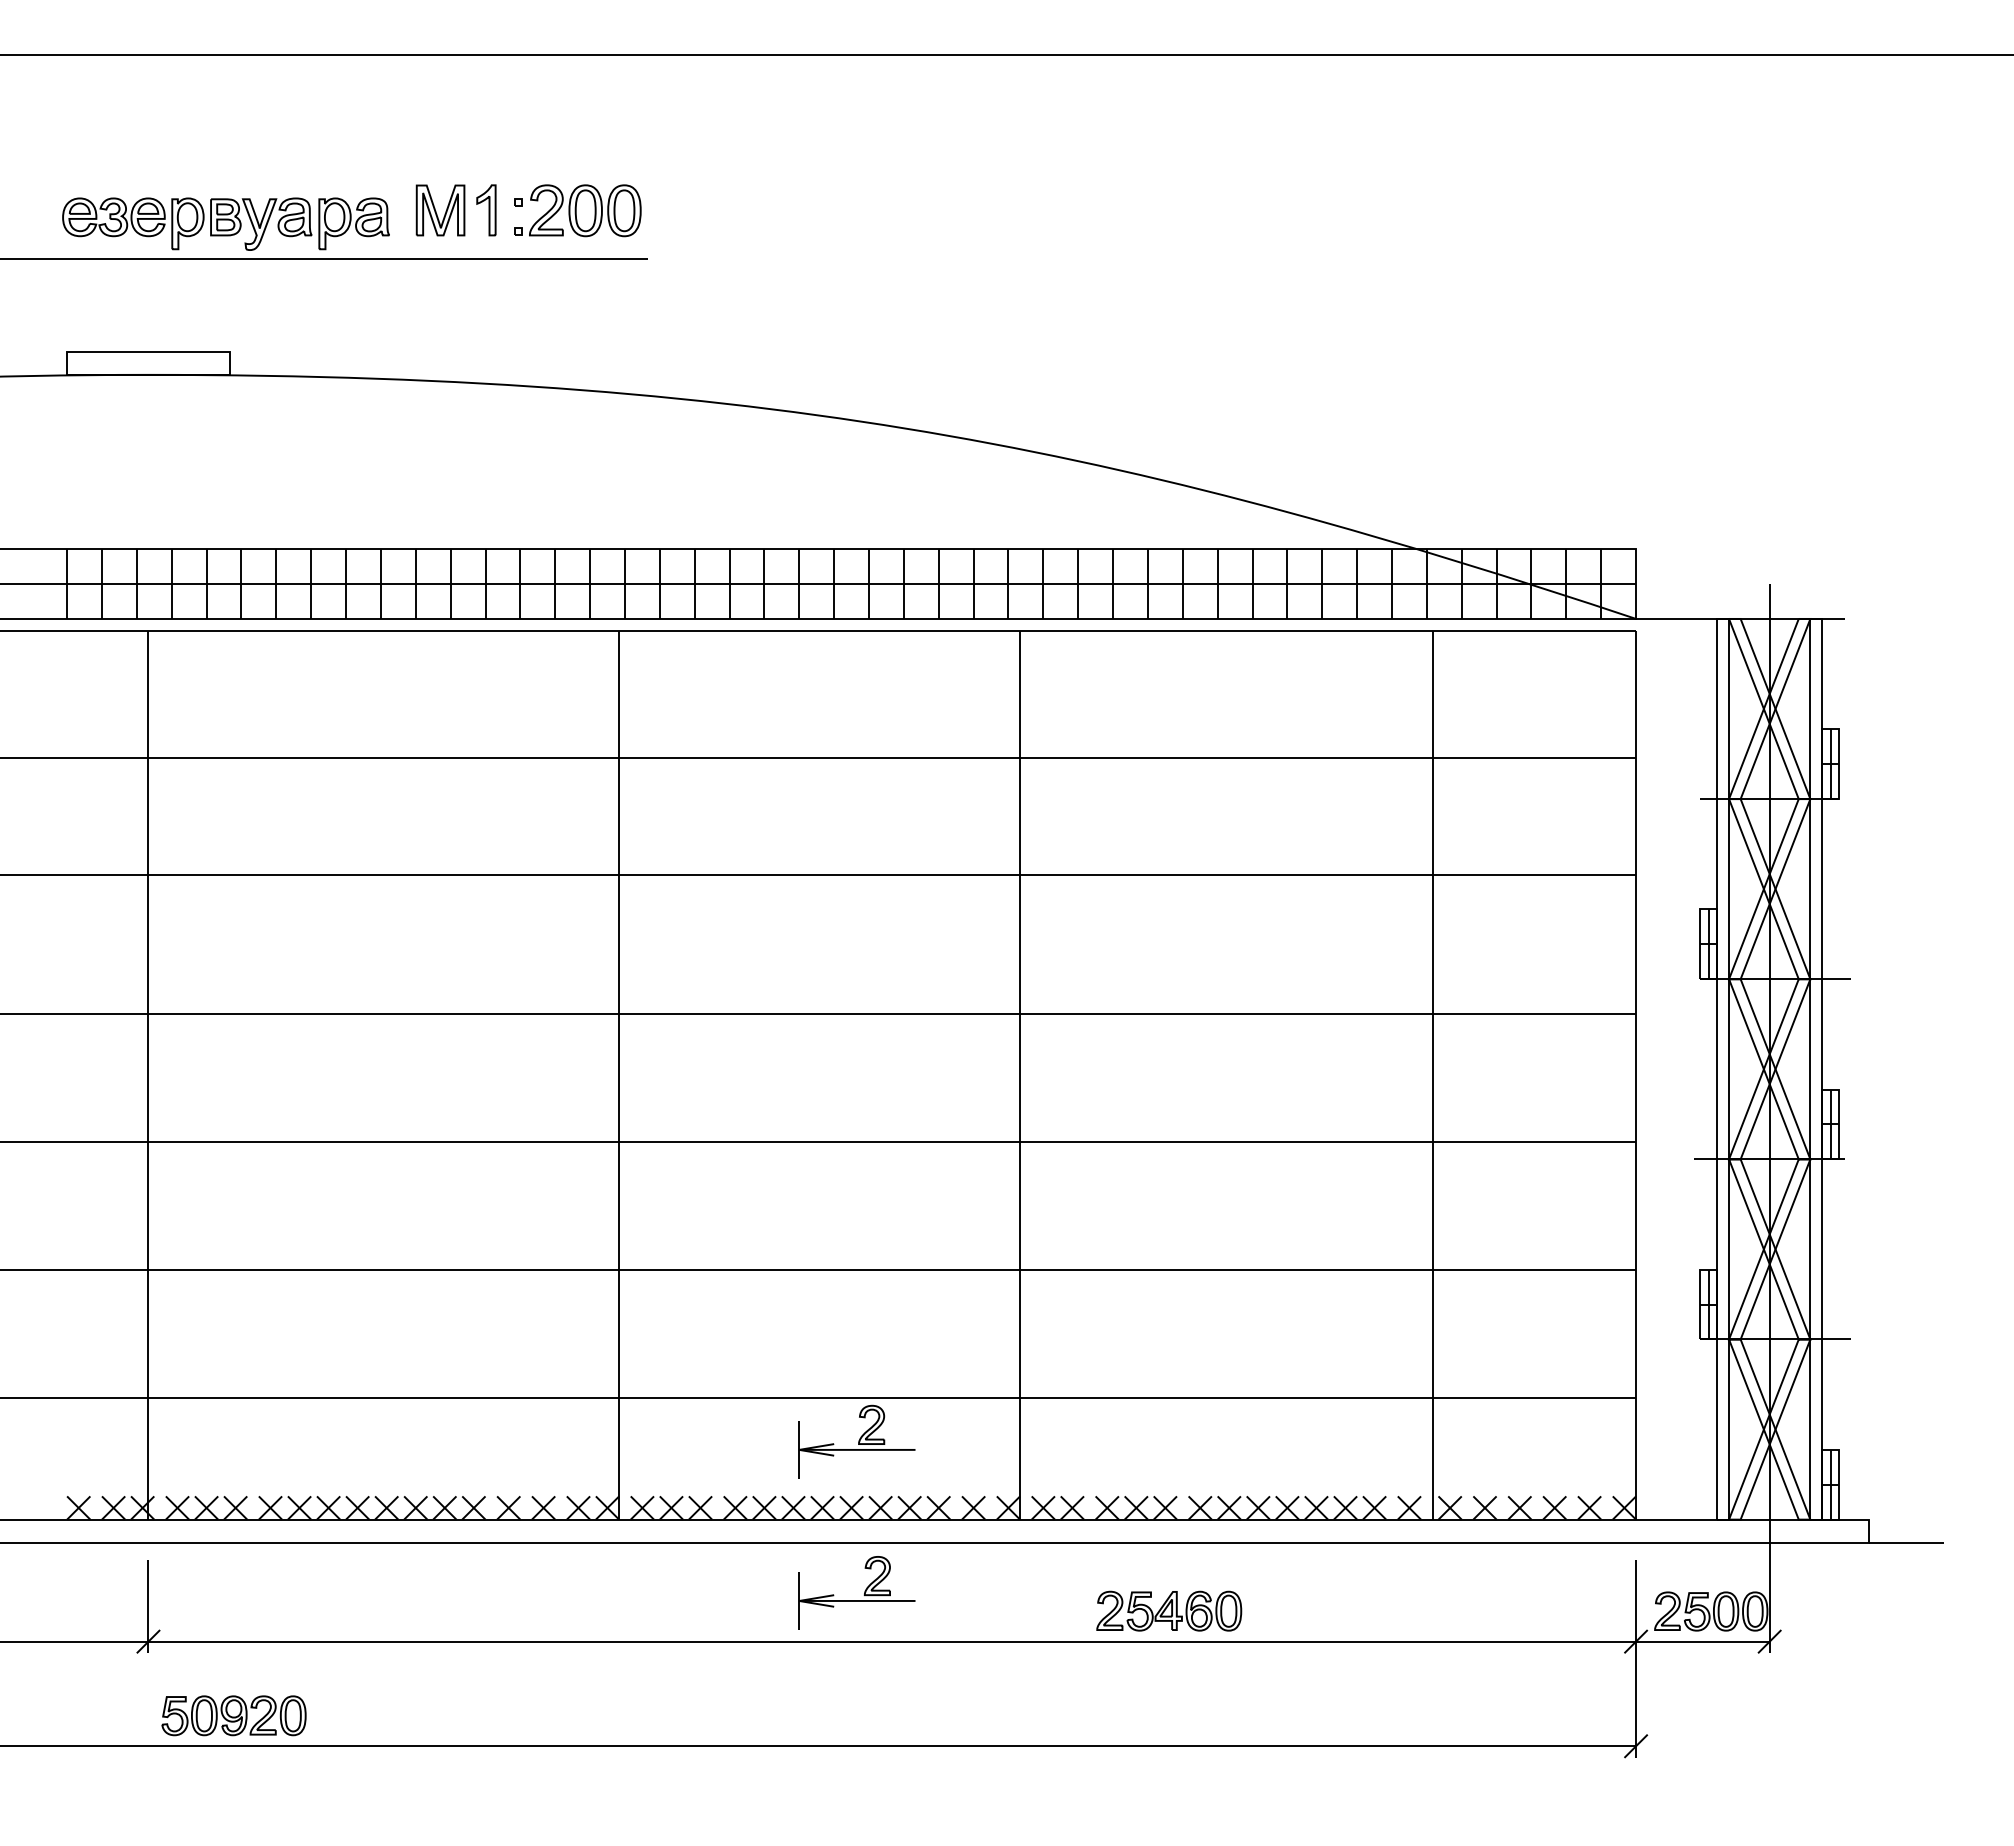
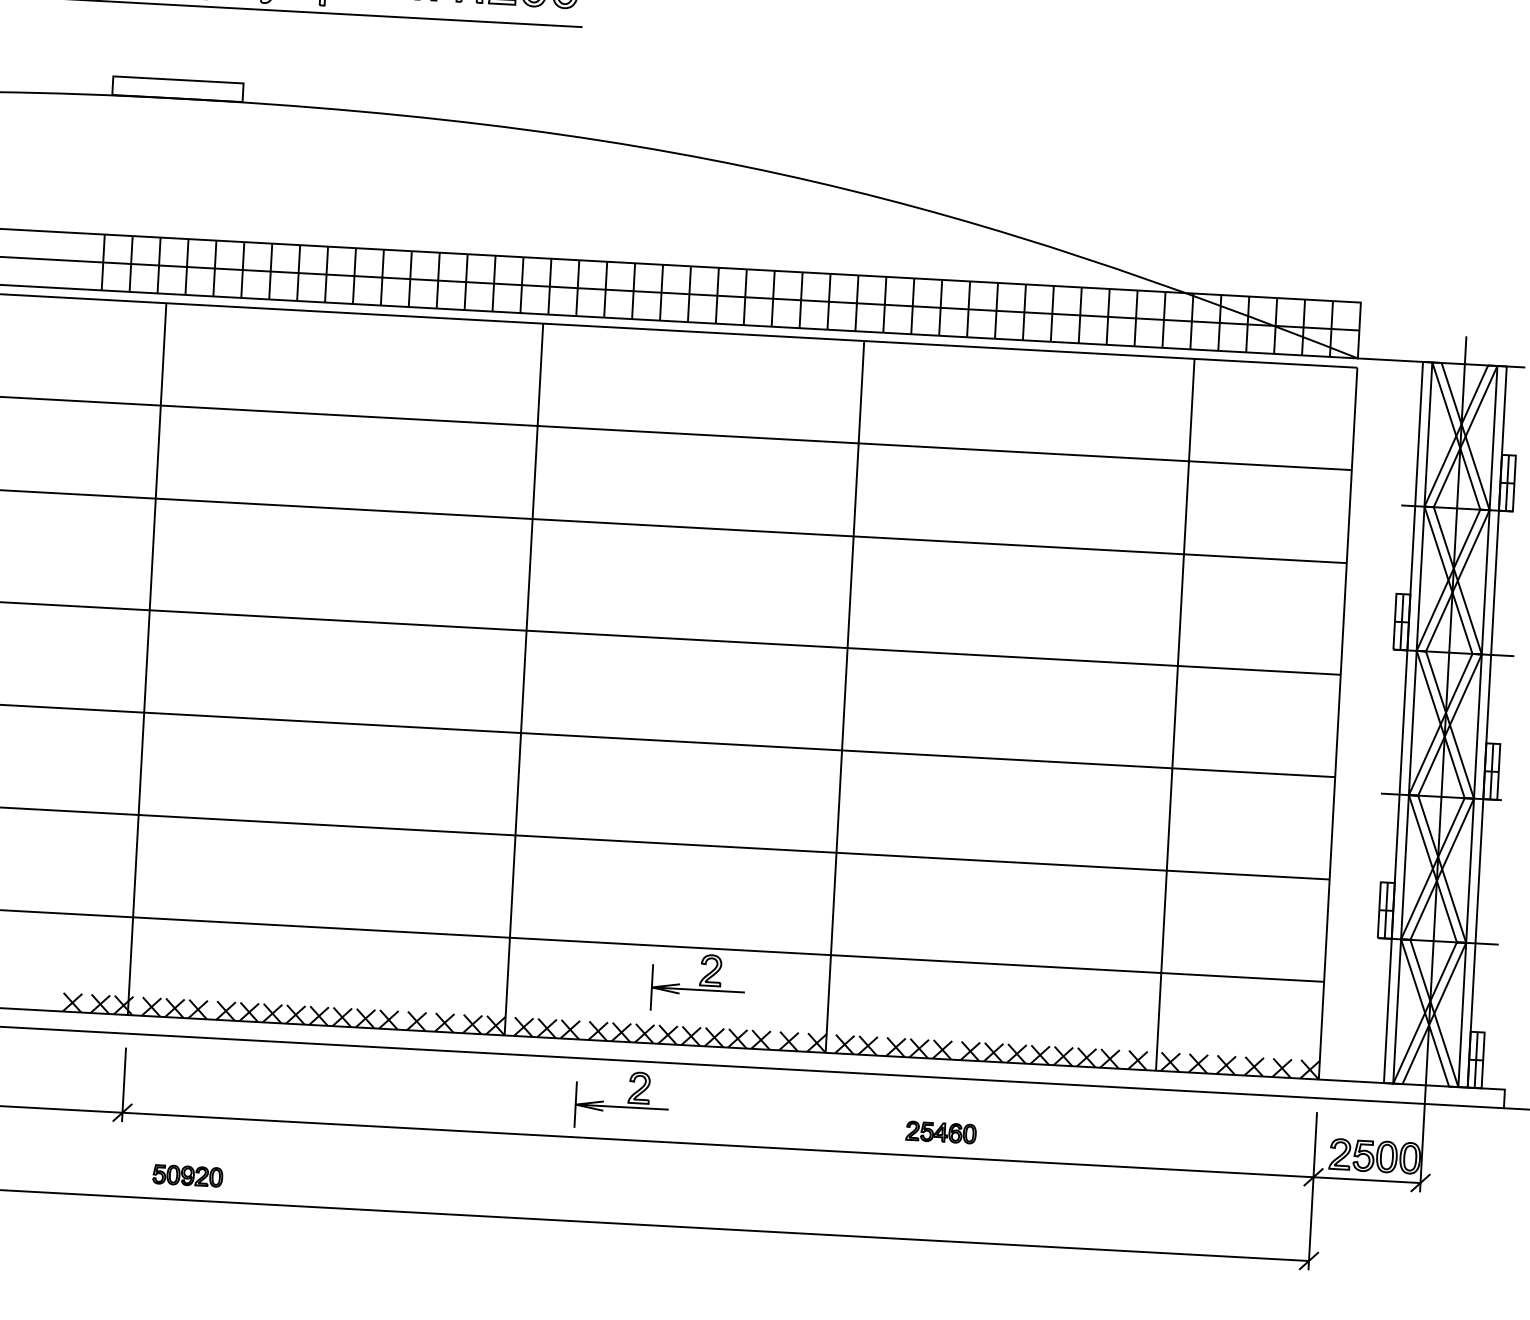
part: (863, 1595) -> (627, 1103), moved
part: (1169, 1610) -> (941, 1132), size x0.6
part: (233, 1715) -> (187, 1175), size x0.6

